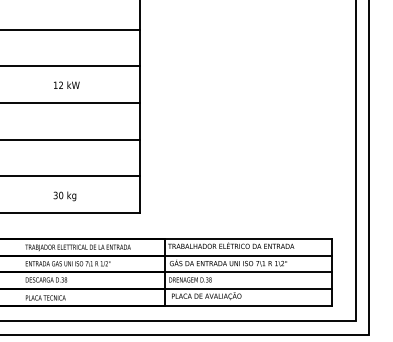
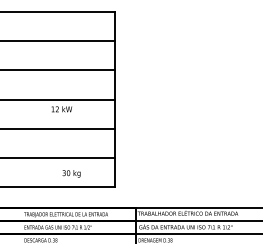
text: (66, 84) -> (61, 108), moved
text: (64, 196) -> (71, 173), moved

